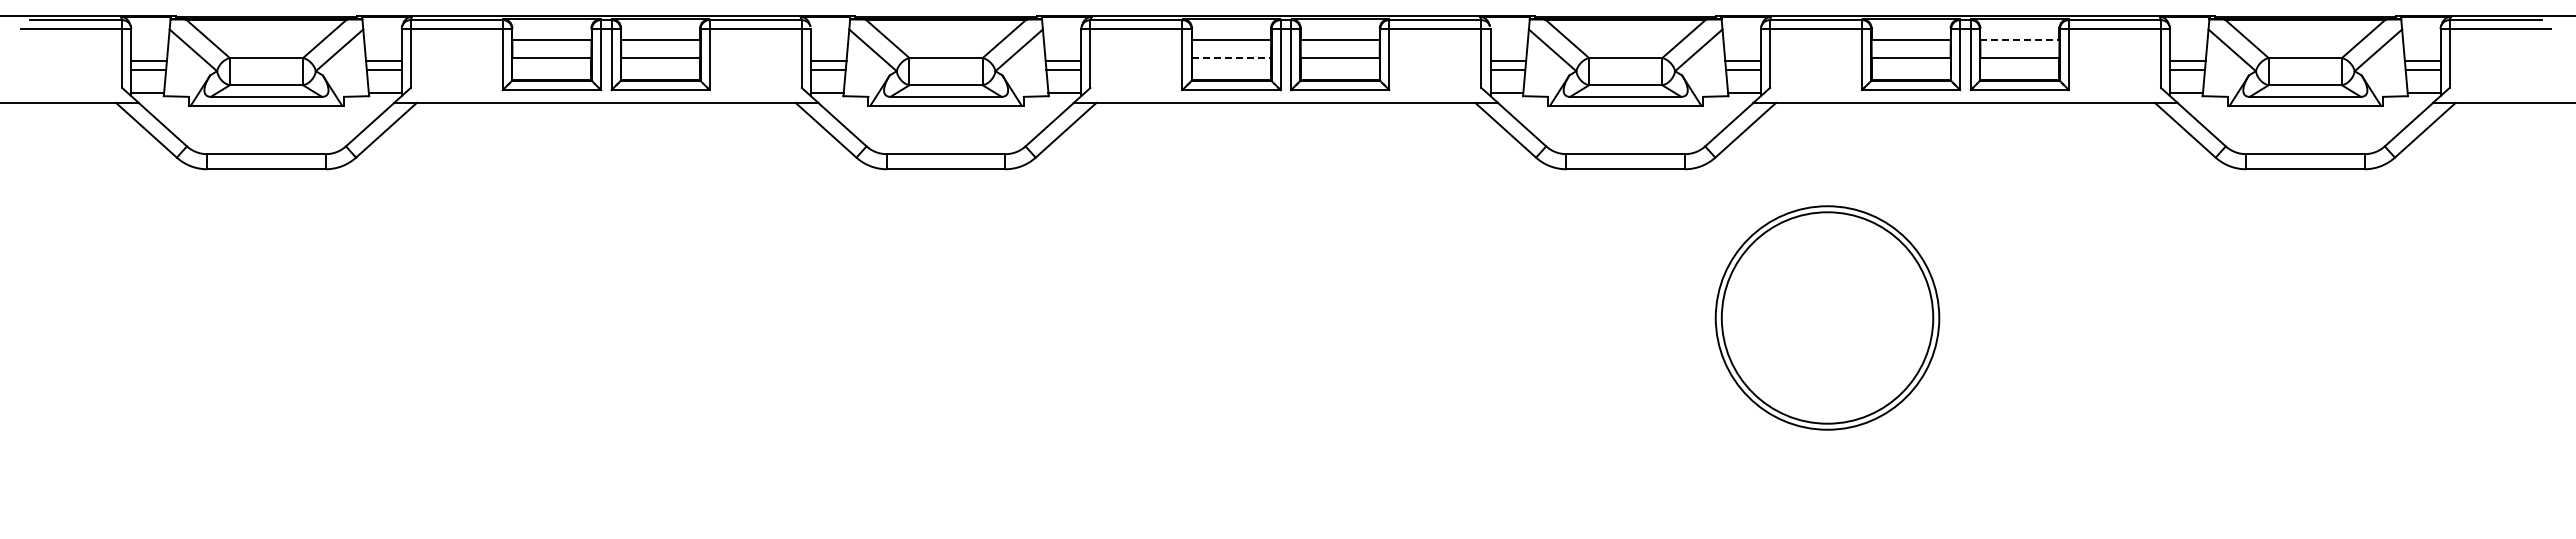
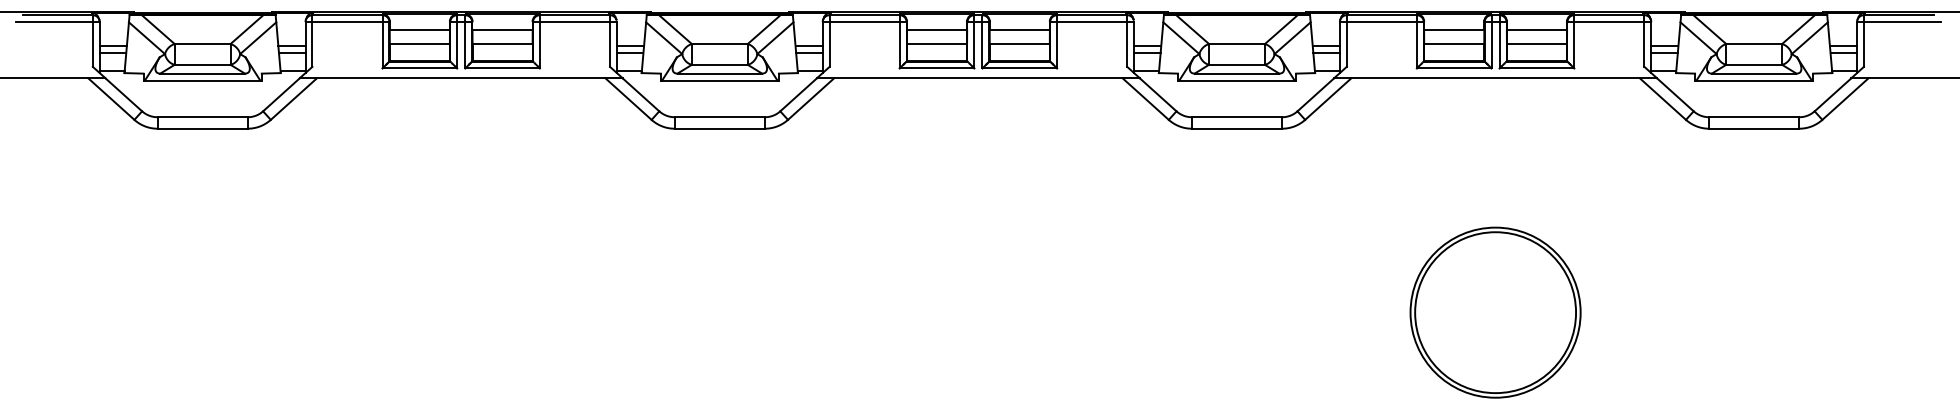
line: (2019, 40) -> (1536, 30), dashed -> solid
line: (1232, 57) -> (937, 43), dashed -> solid
part: (1827, 317) -> (1495, 312), moved

